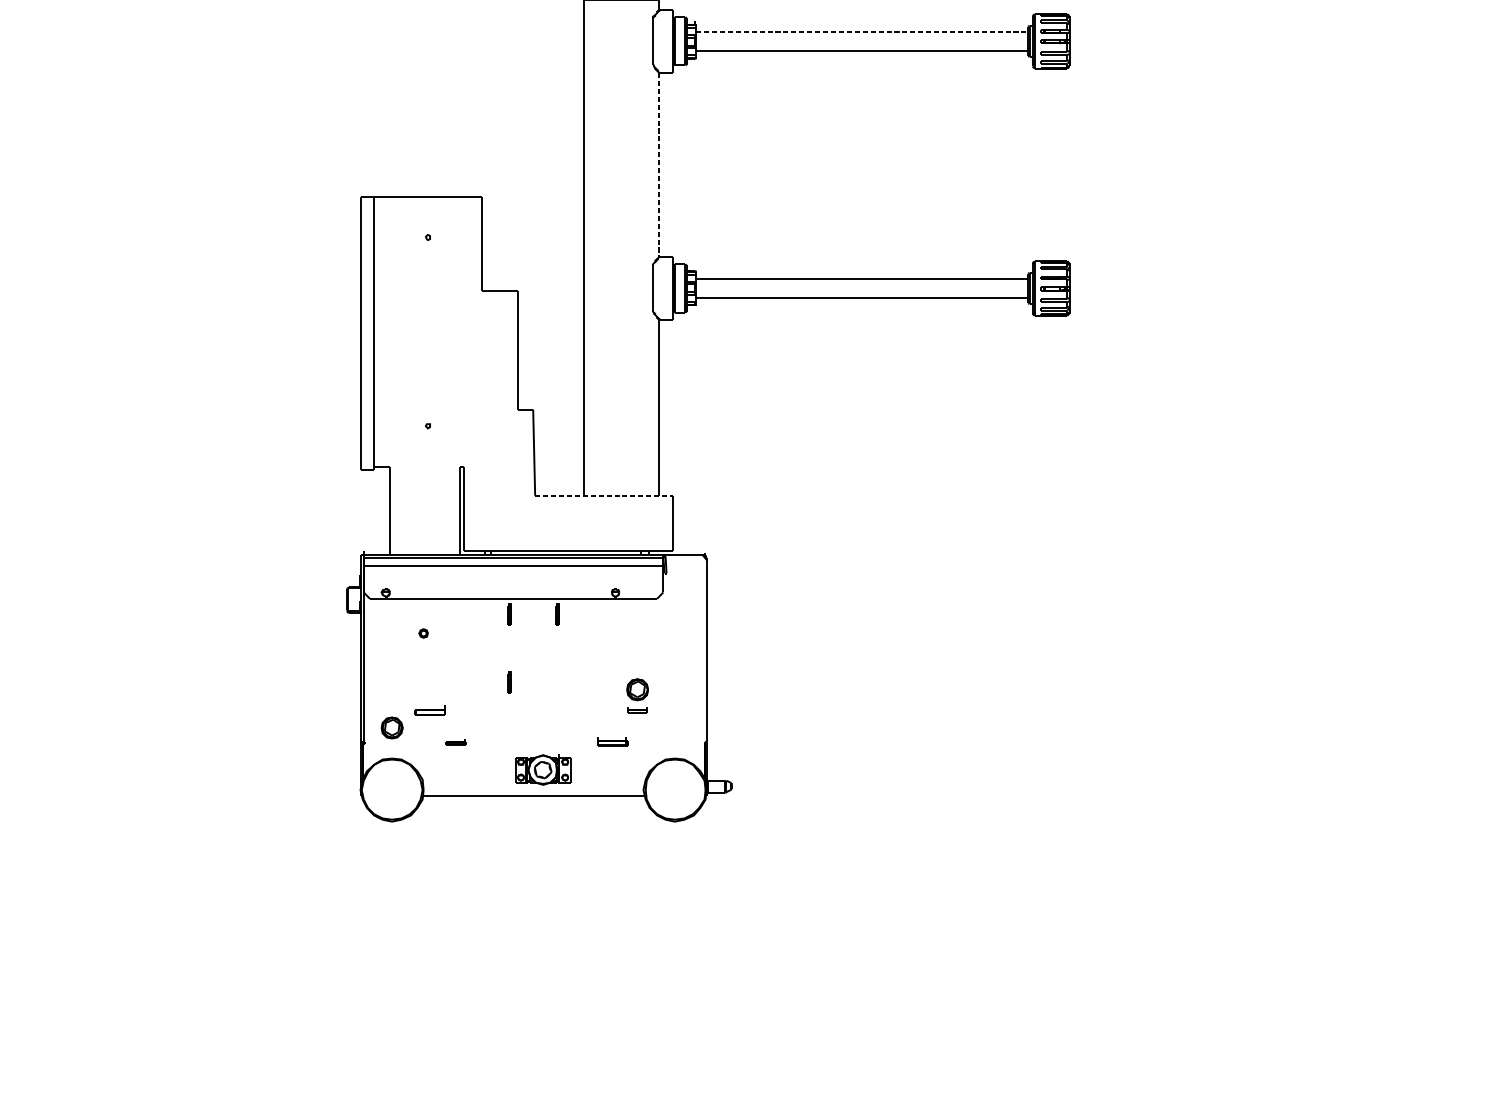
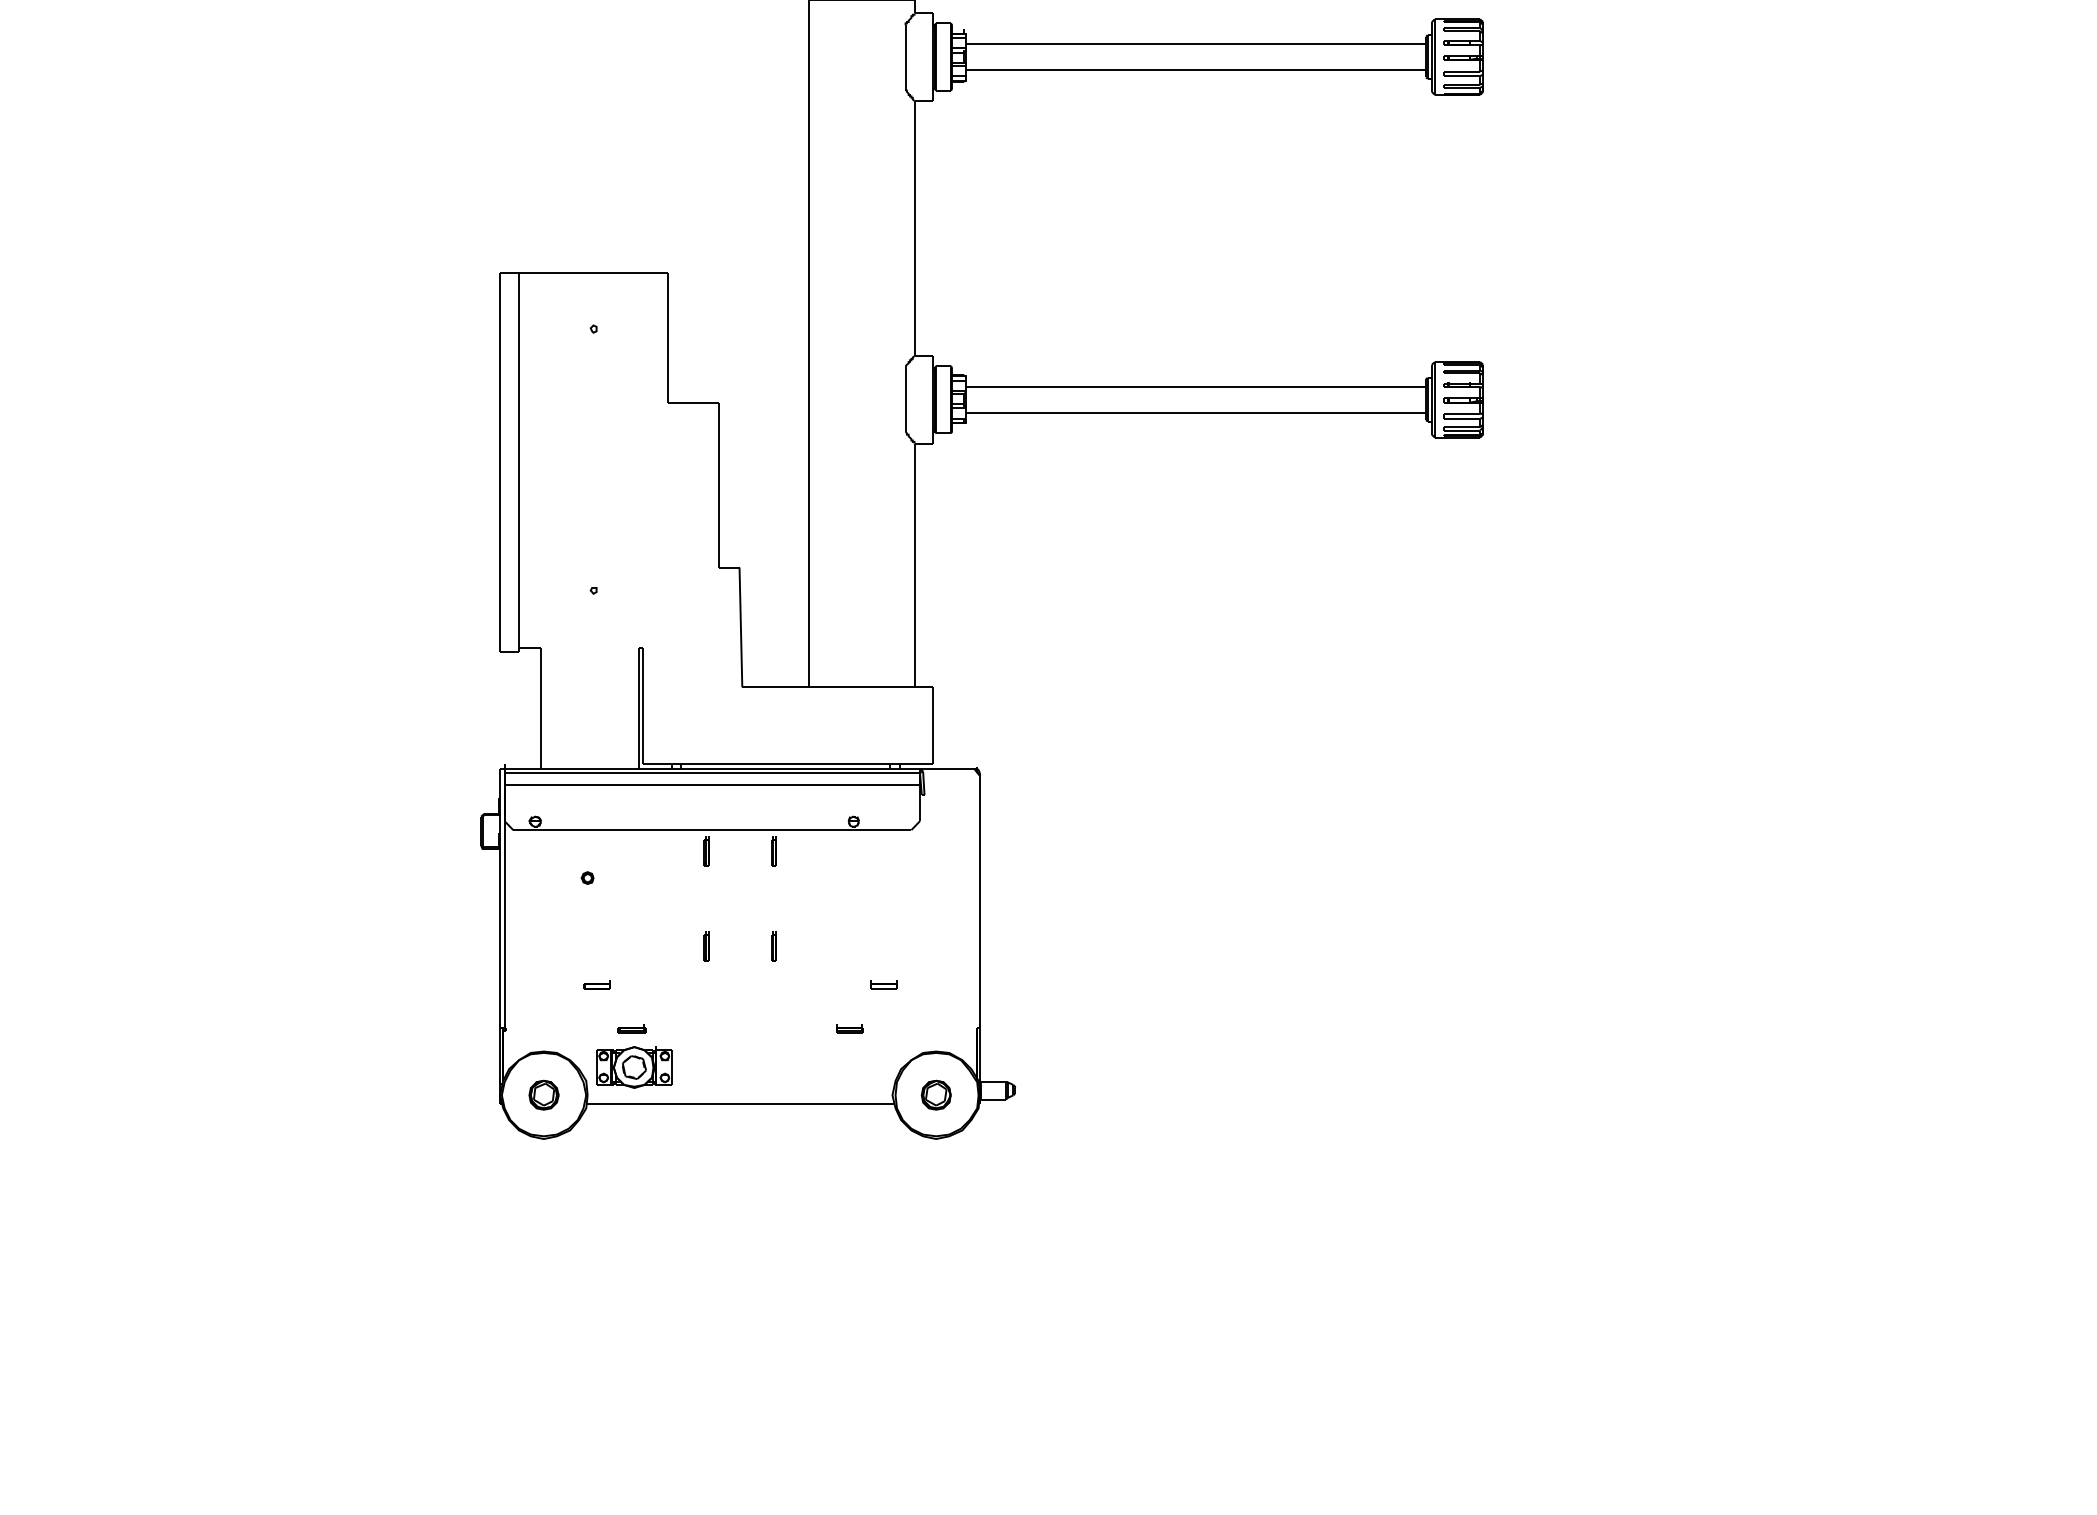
line: (862, 32) -> (1196, 44), dashed -> solid
line: (659, 164) -> (914, 228), dashed -> solid
line: (603, 496) -> (837, 687), dashed -> solid
part: (557, 682) -> (773, 946), added
part: (637, 689) -> (935, 1094), moved
part: (430, 710) -> (596, 984), size x0.62
part: (391, 727) -> (543, 1094), moved
part: (612, 741) -> (849, 1028), size x0.62
part: (543, 770) -> (634, 1067), moved

